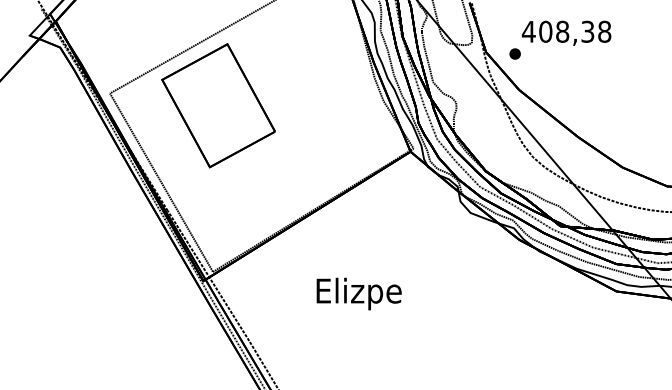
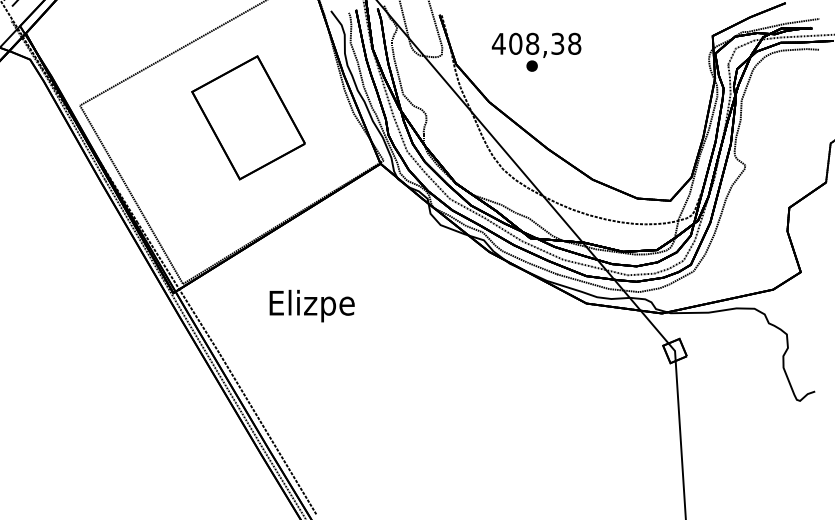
part: (514, 53) -> (531, 65), moved
part: (218, 105) -> (248, 117), moved
text: (358, 293) -> (311, 305), moved

